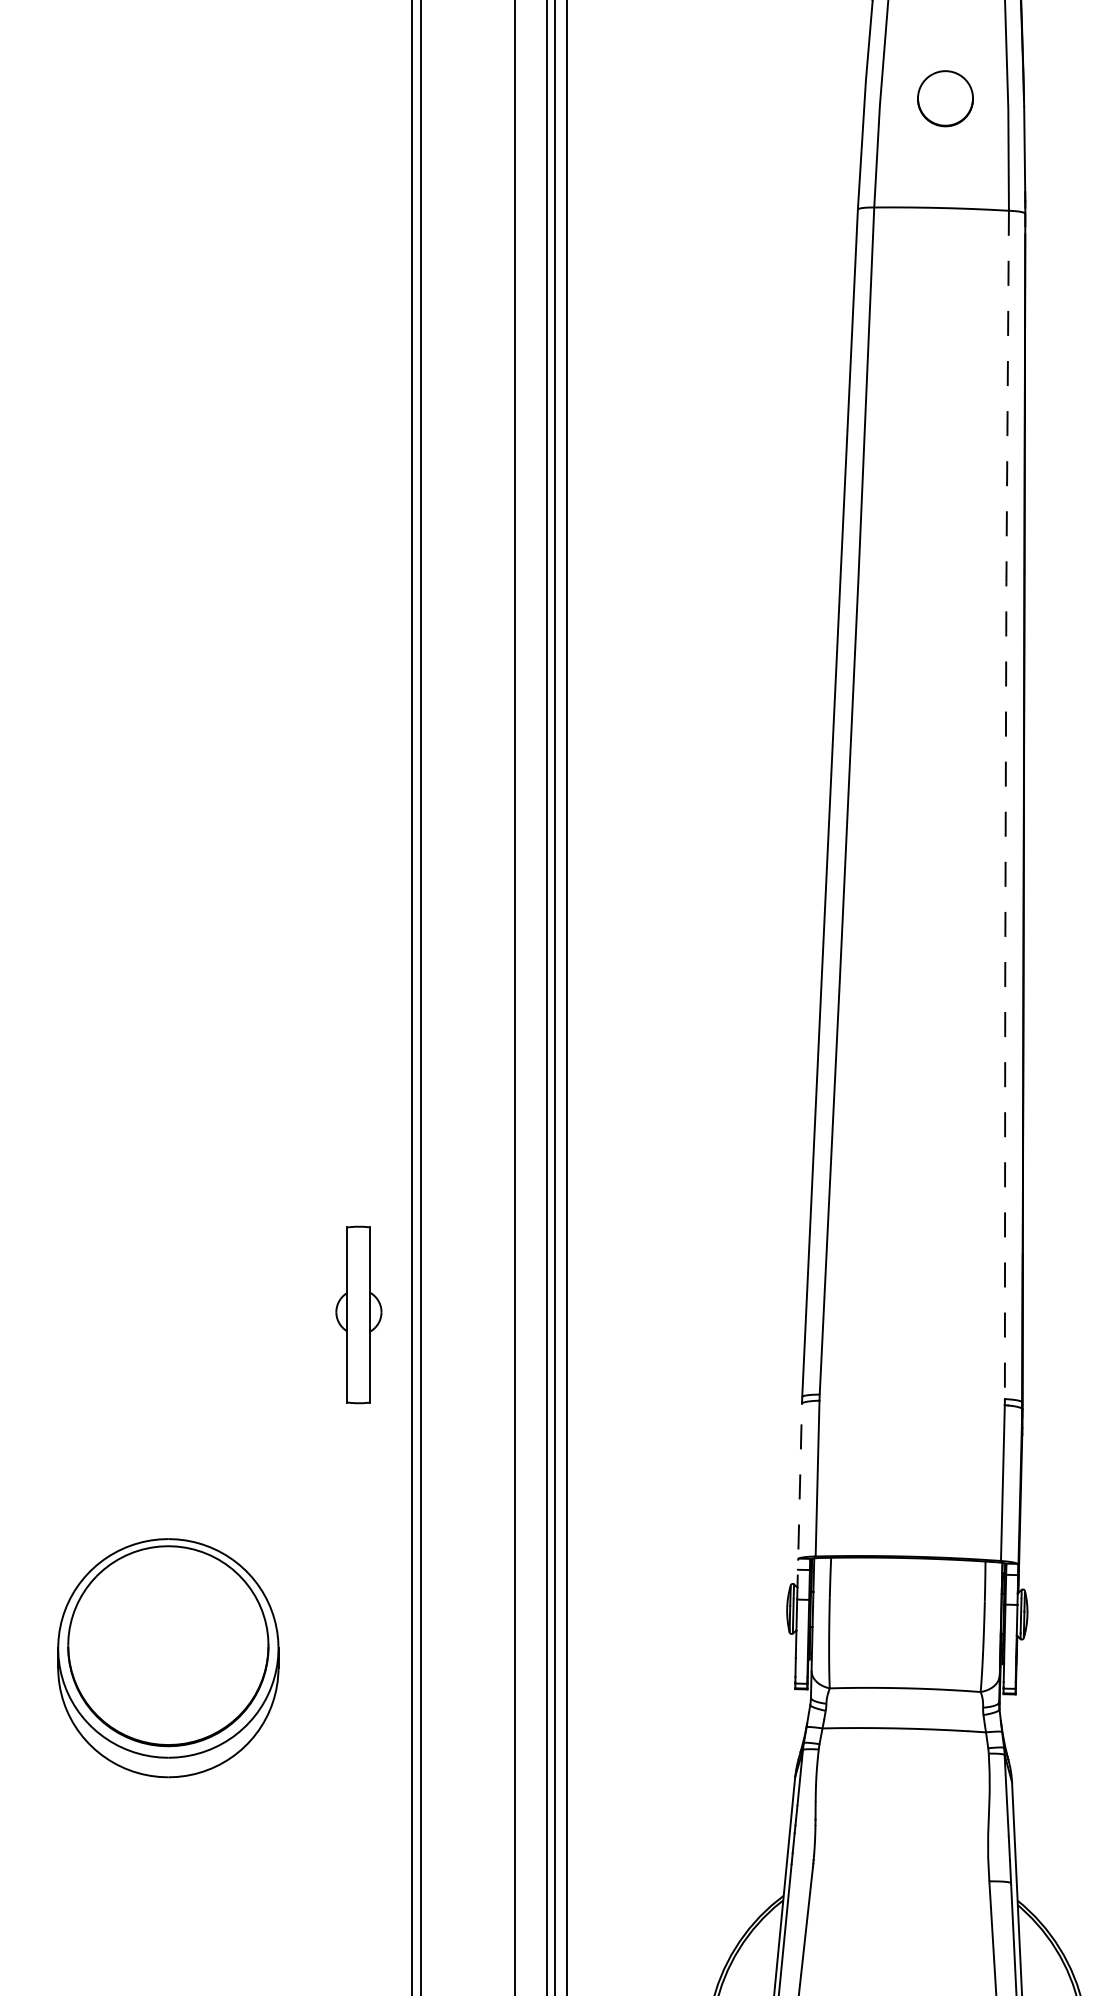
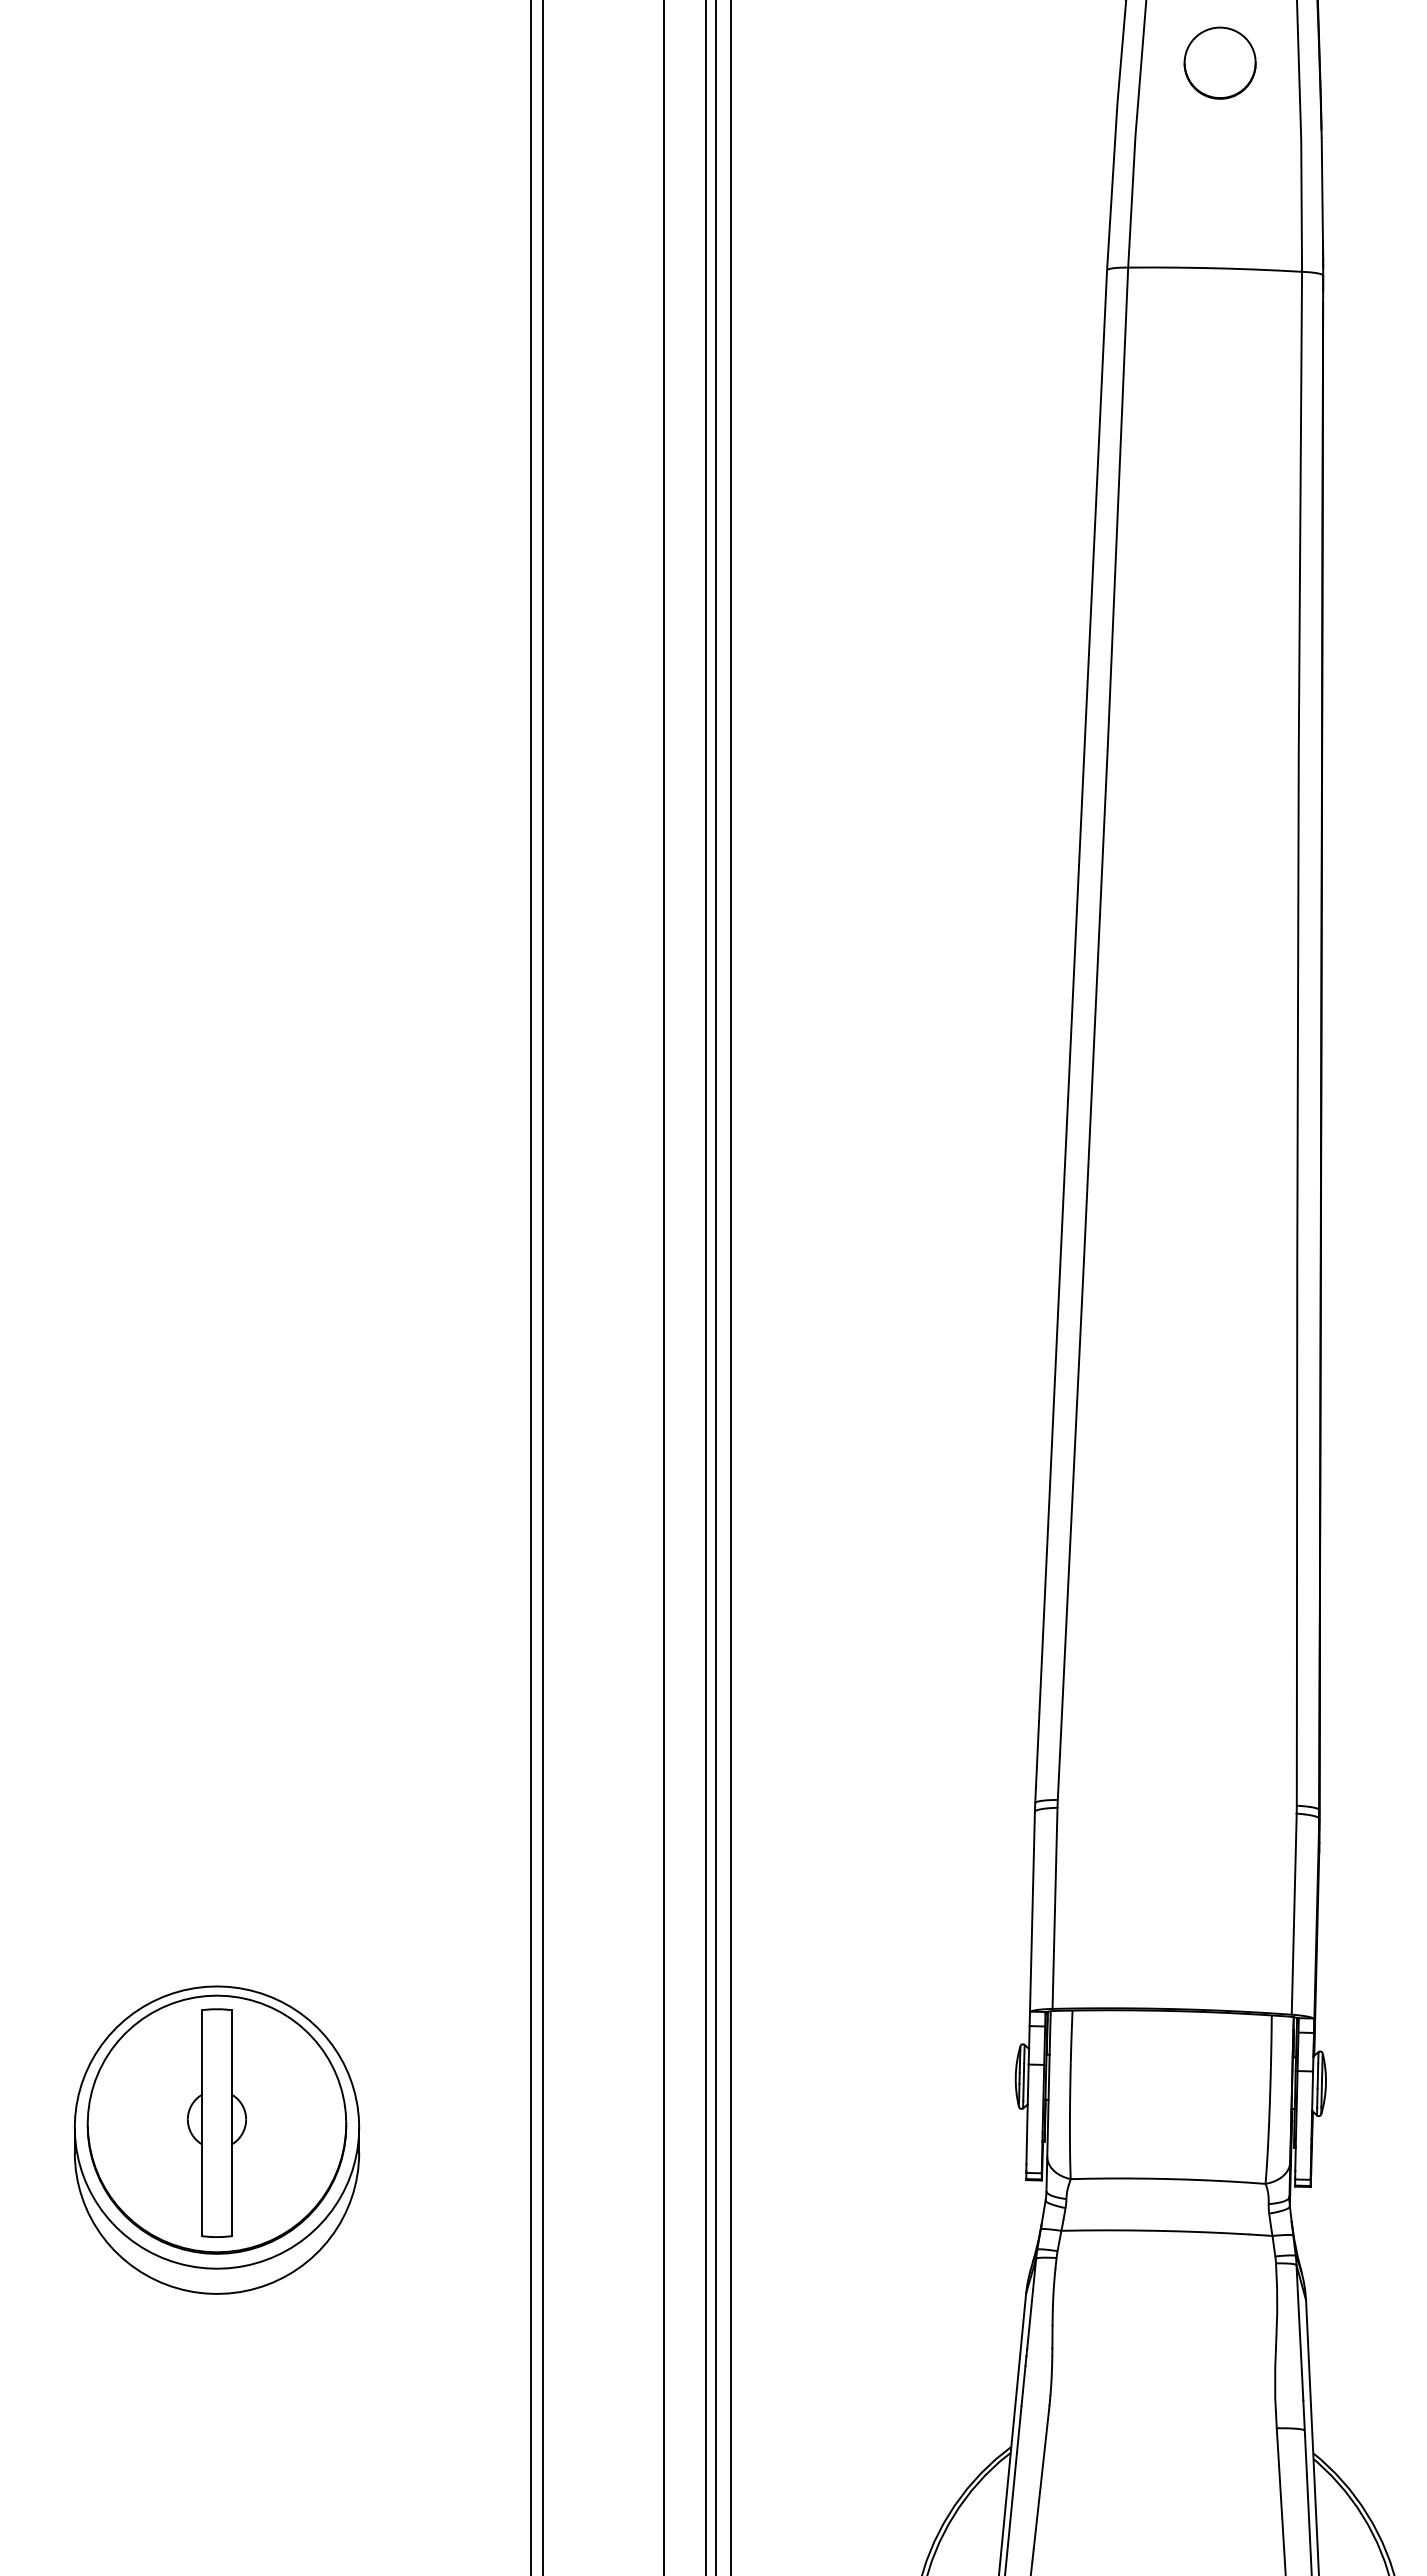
part: (944, 98) -> (1219, 62), moved
line: (1005, 804) -> (1297, 1038), dashed -> solid
part: (358, 1314) -> (216, 2122), moved
line: (799, 1501) -> (1031, 1937), dashed -> solid

